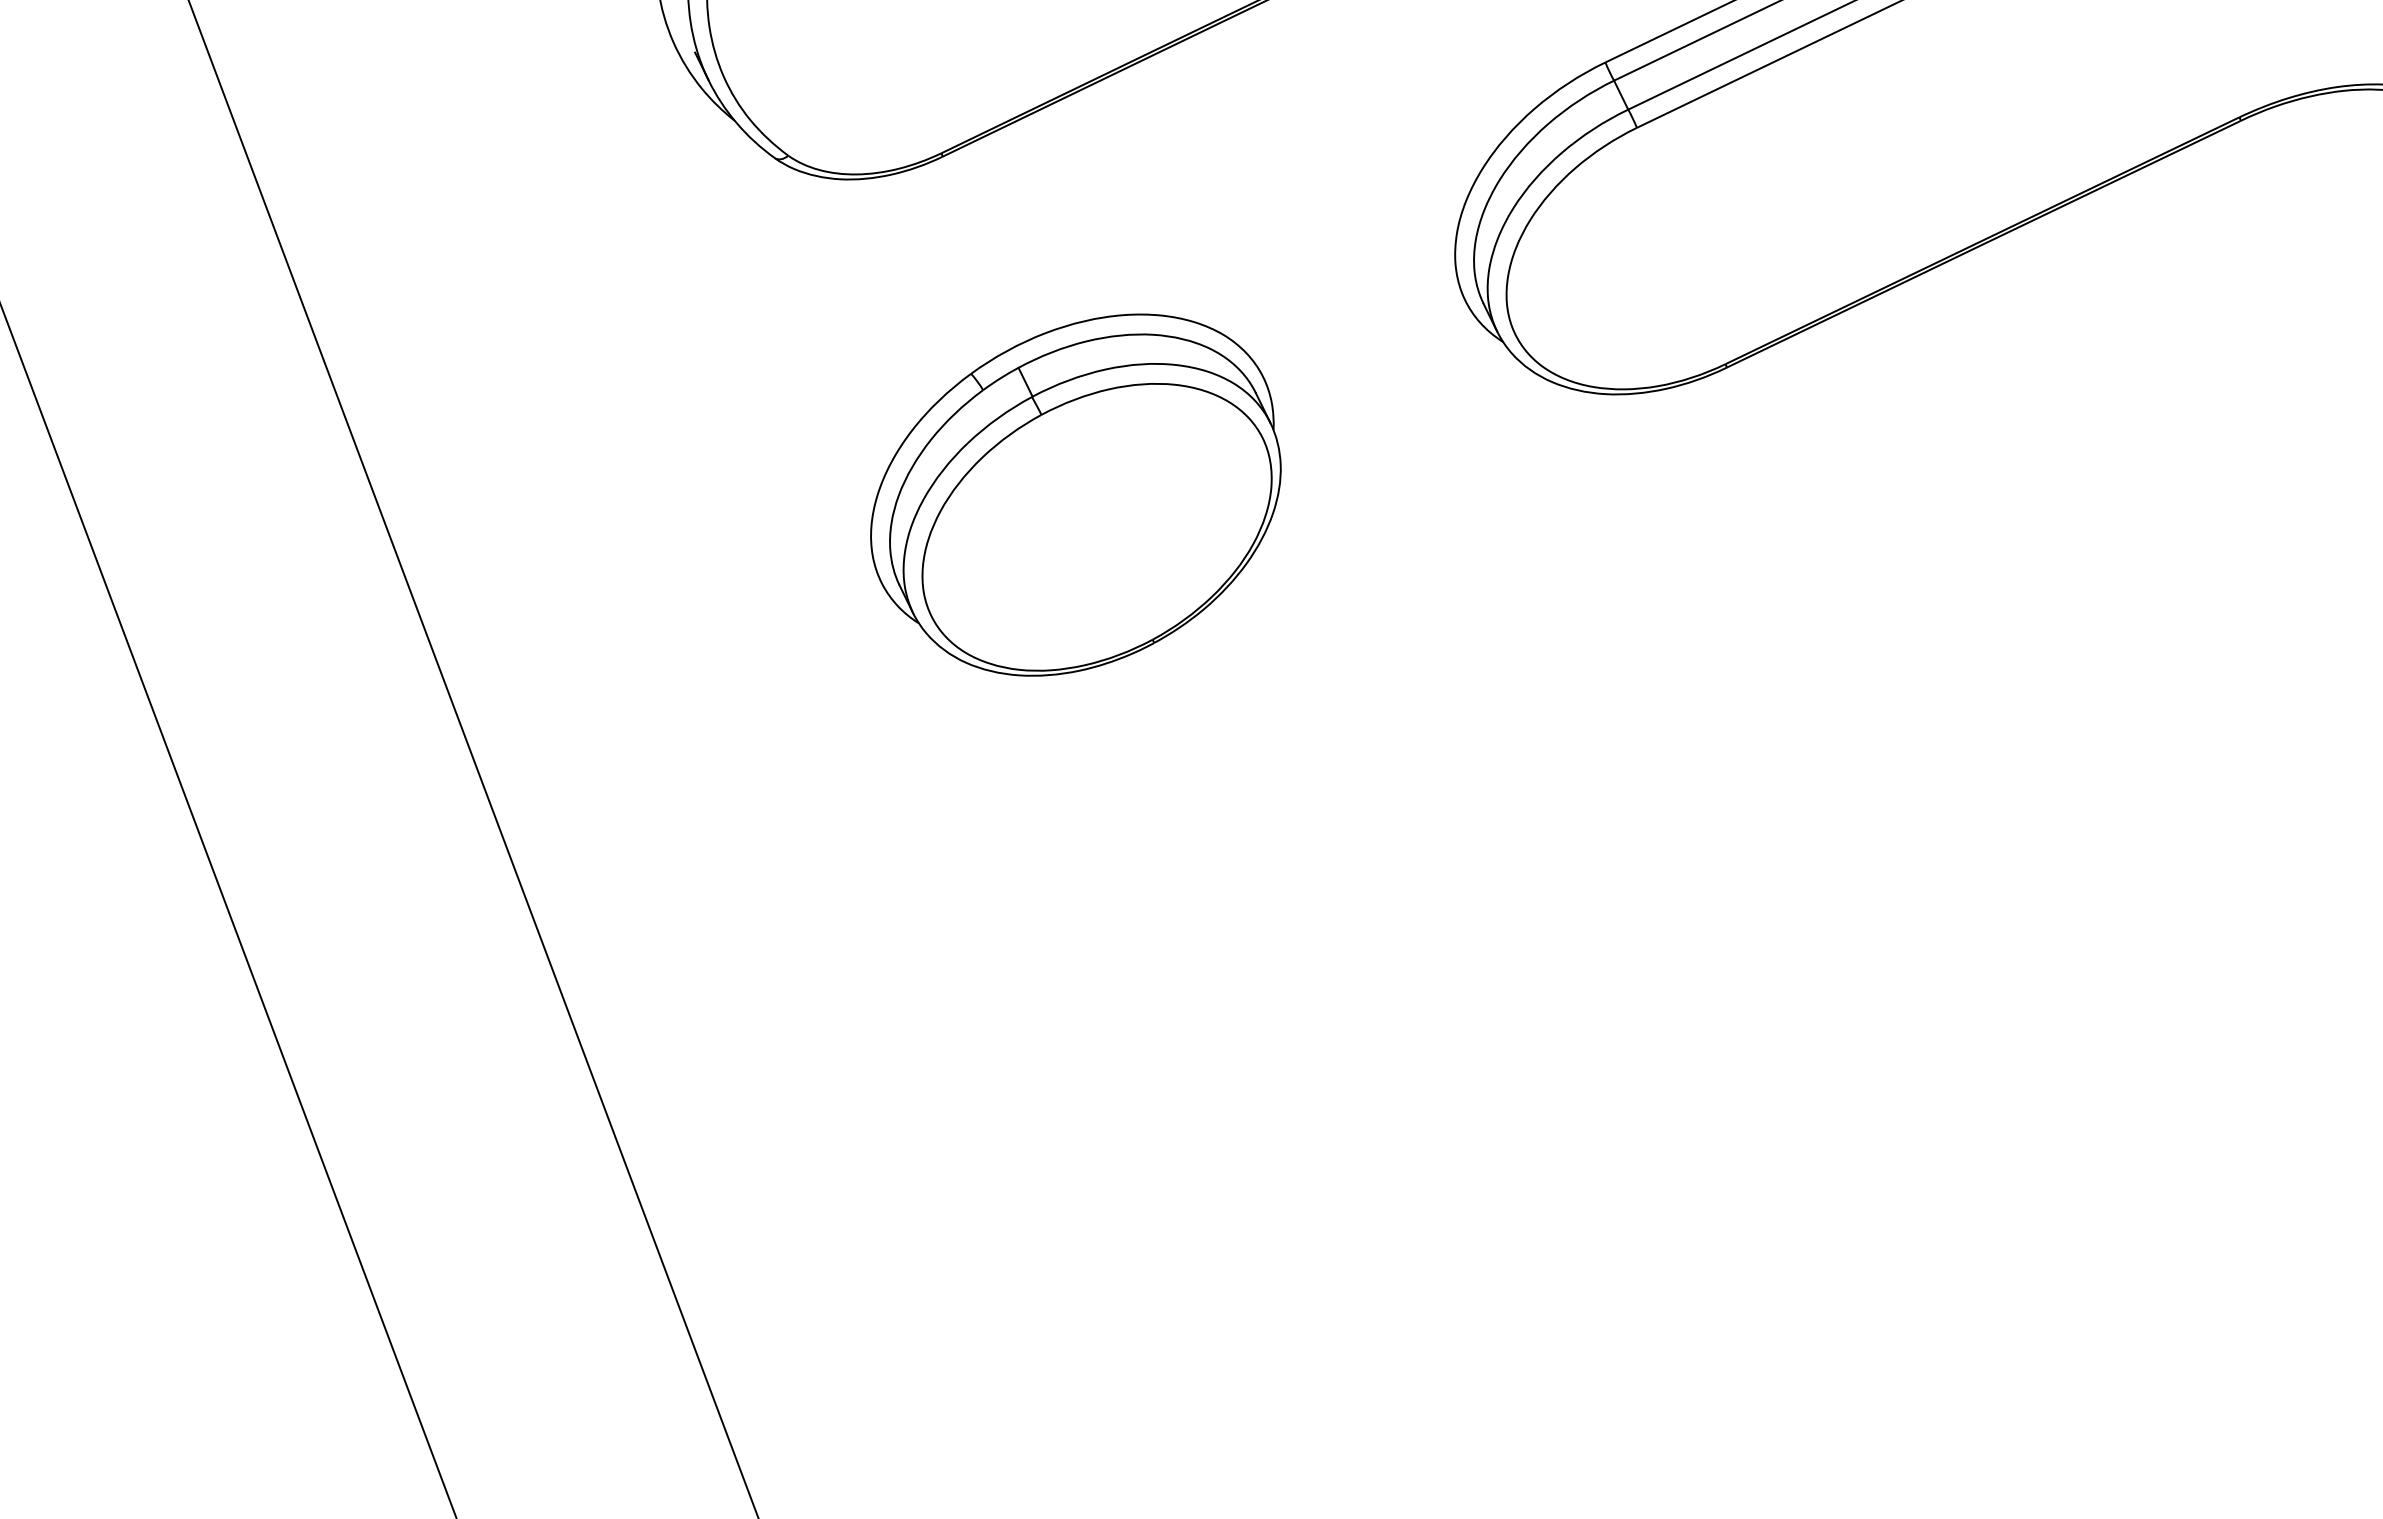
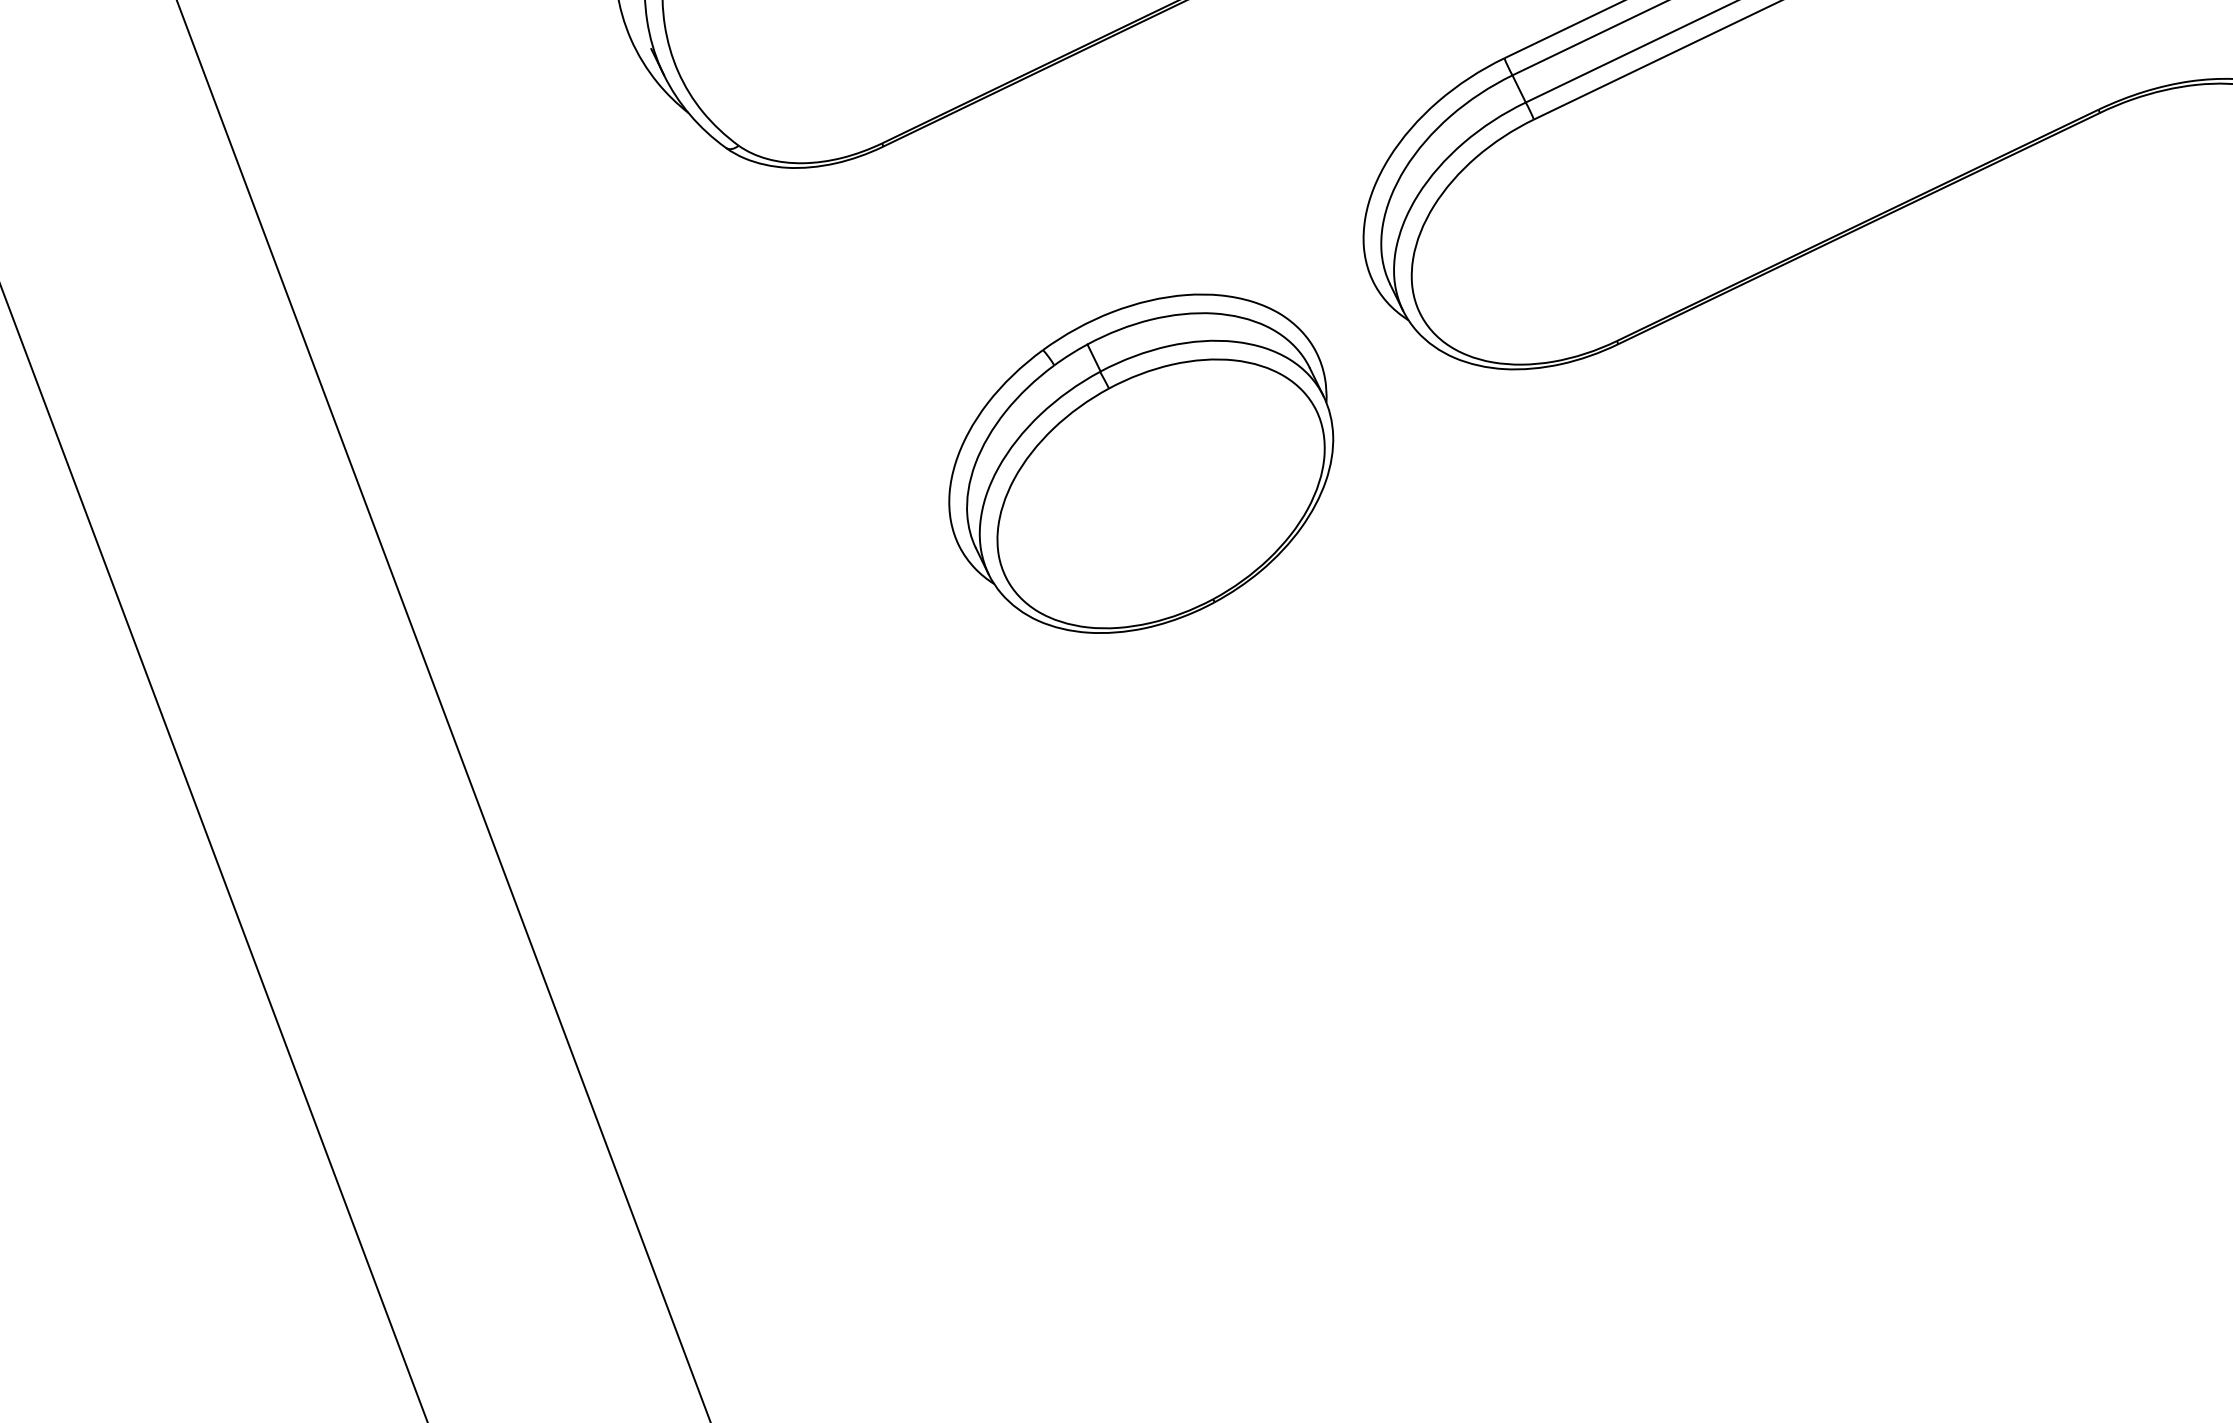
part: (1075, 494) -> (1140, 463), moved

